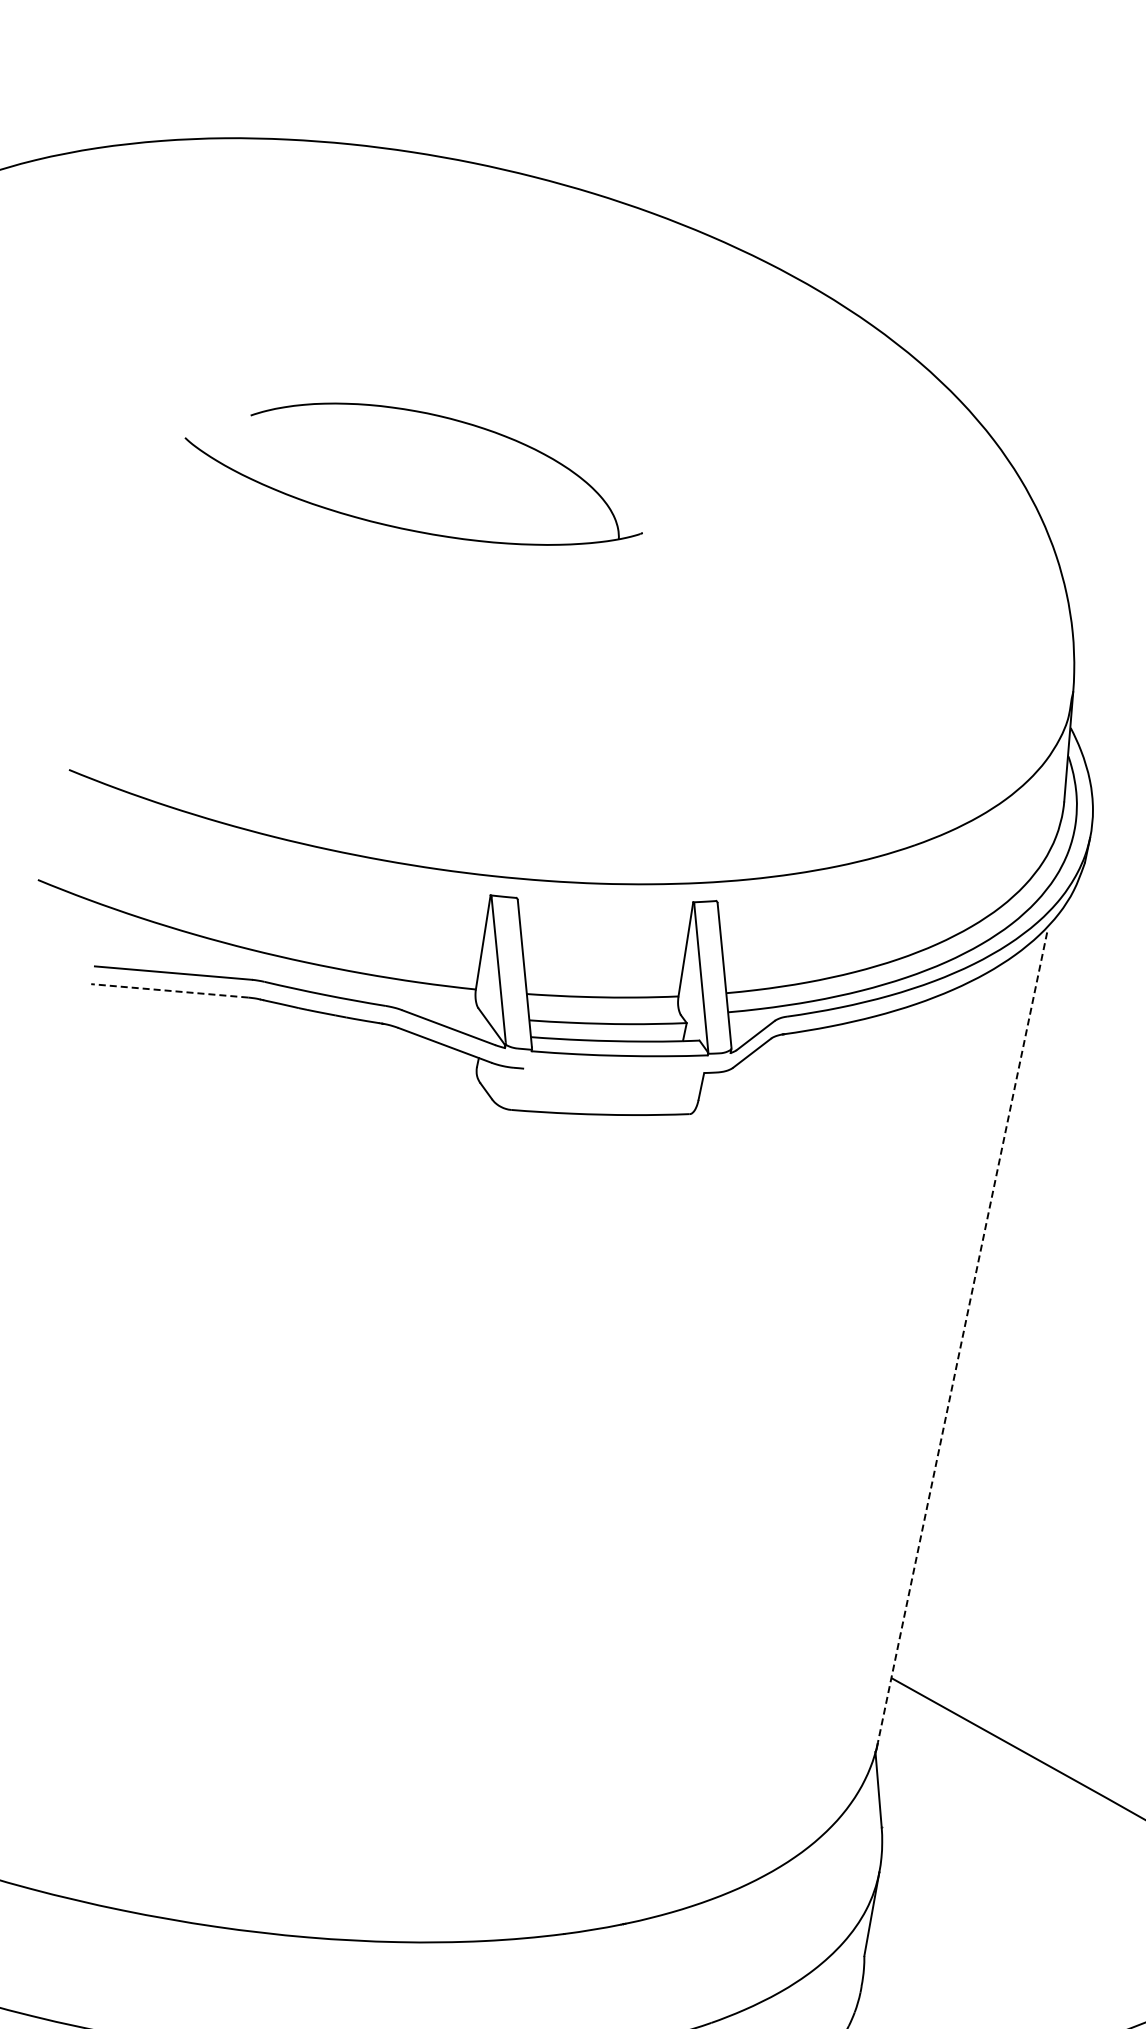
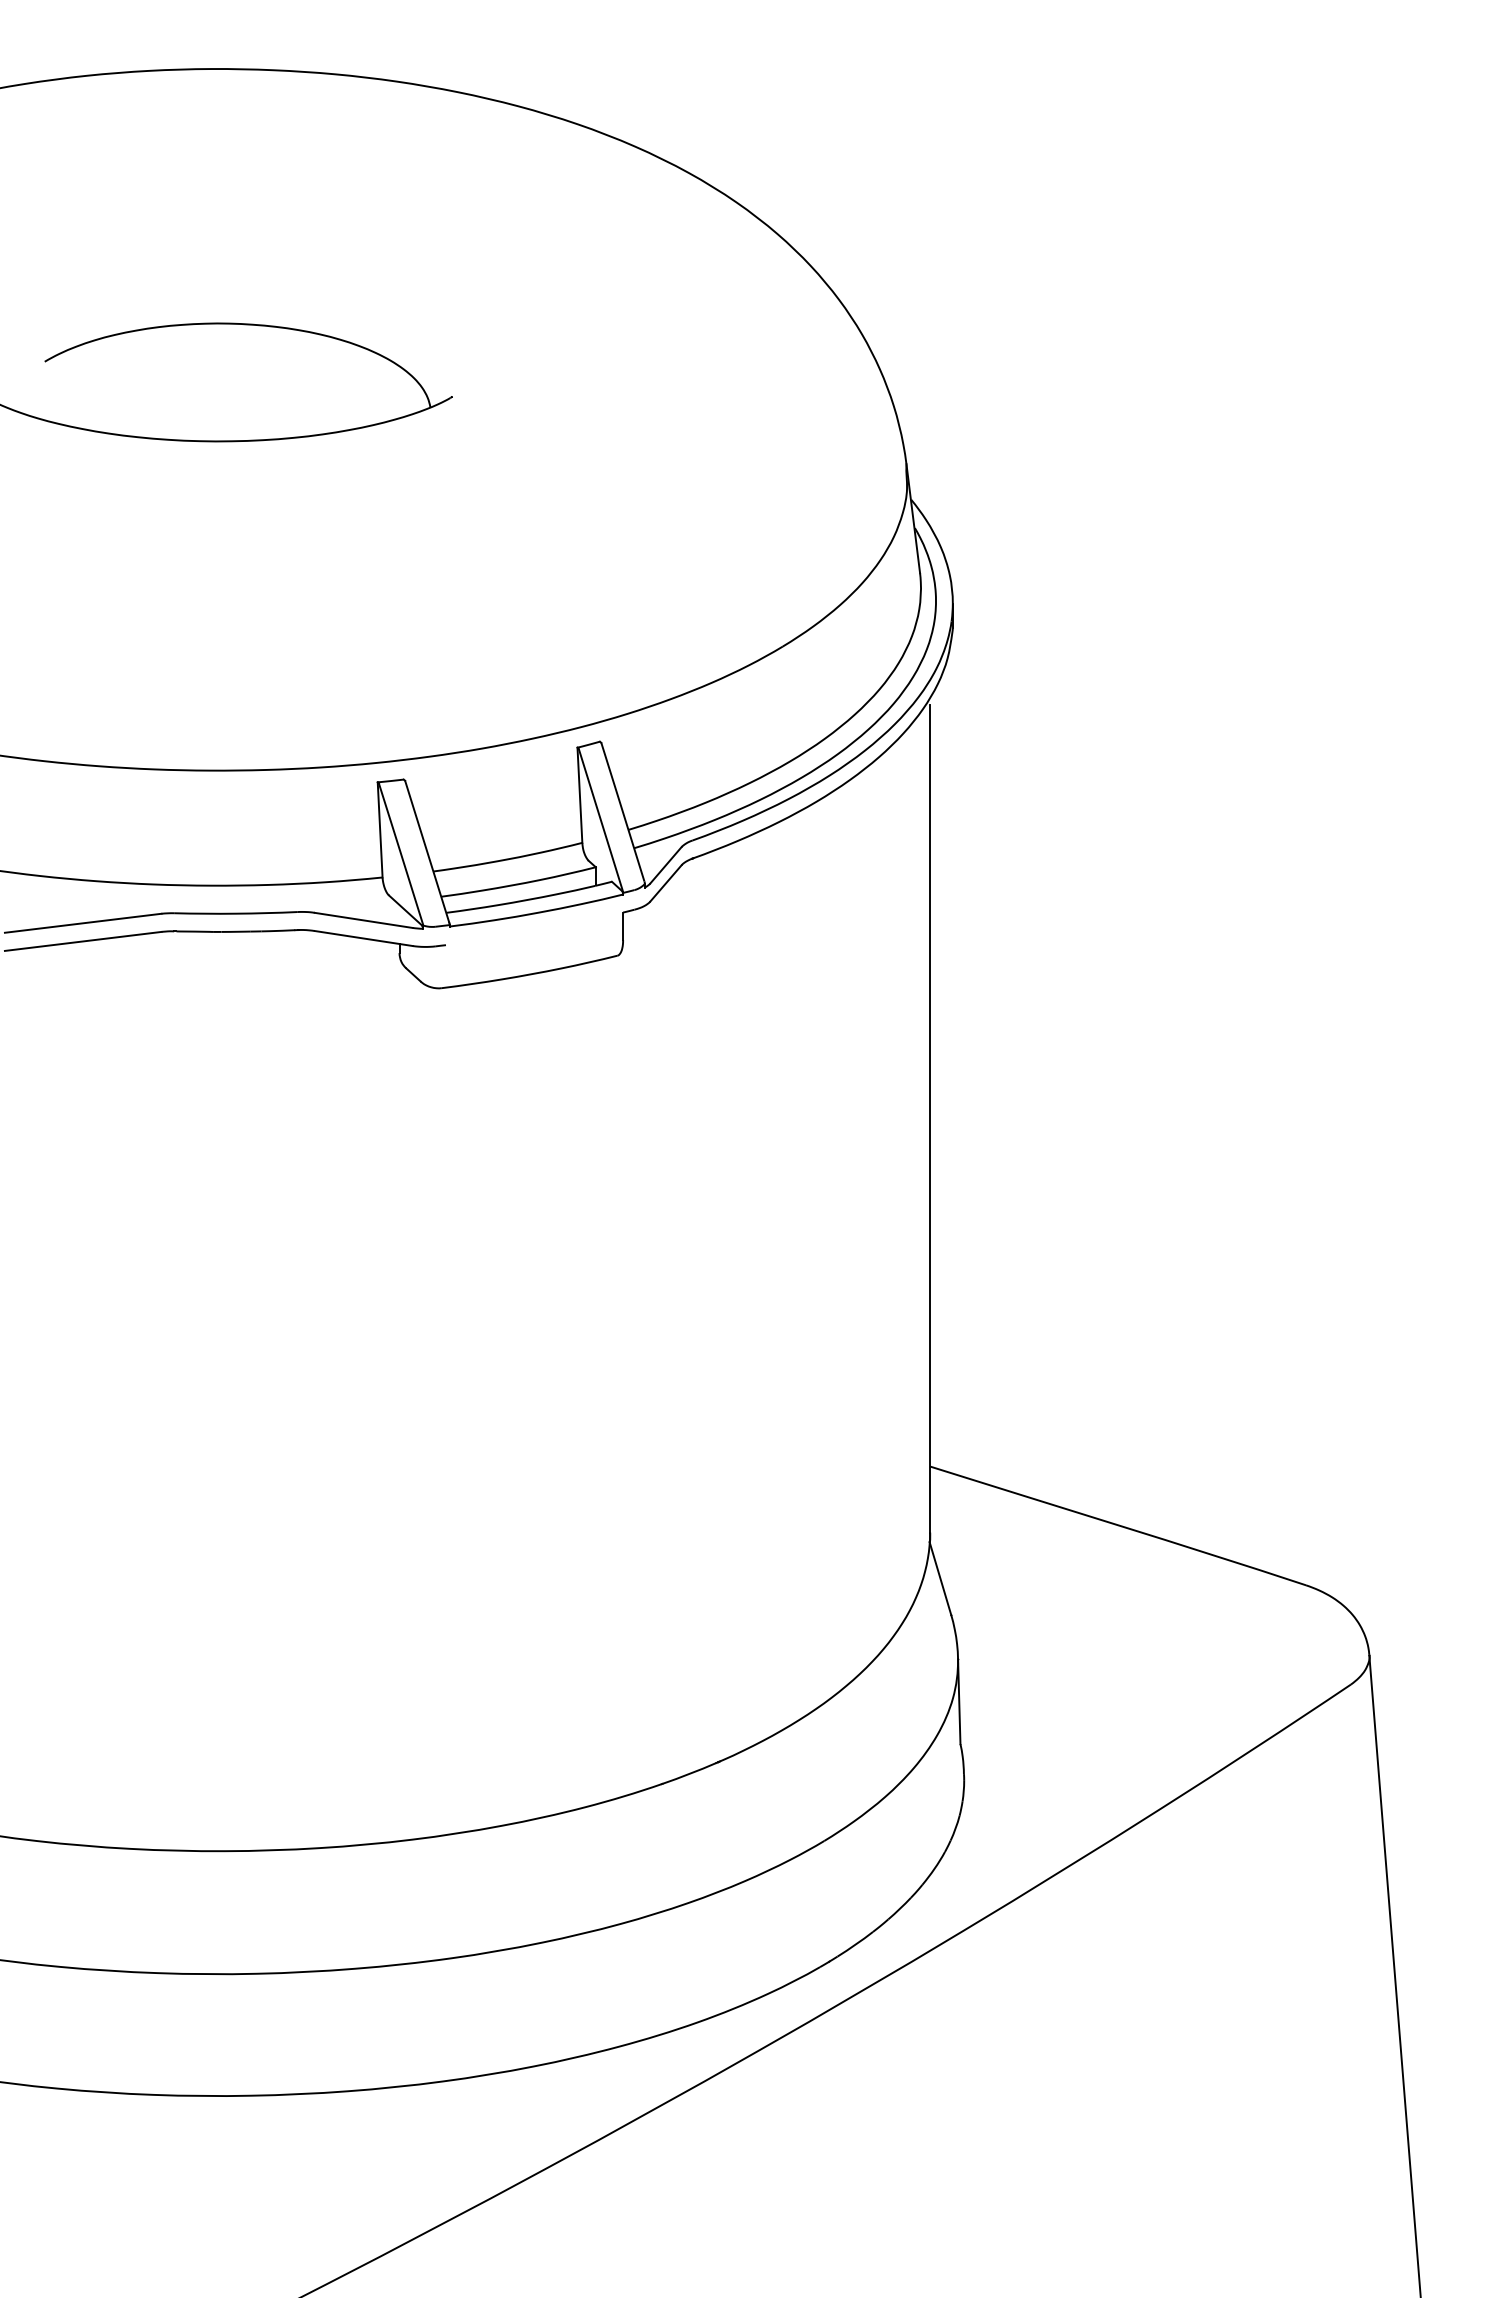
line: (170, 990) -> (83, 941), dashed -> solid
line: (962, 1337) -> (930, 1118), dashed -> solid

